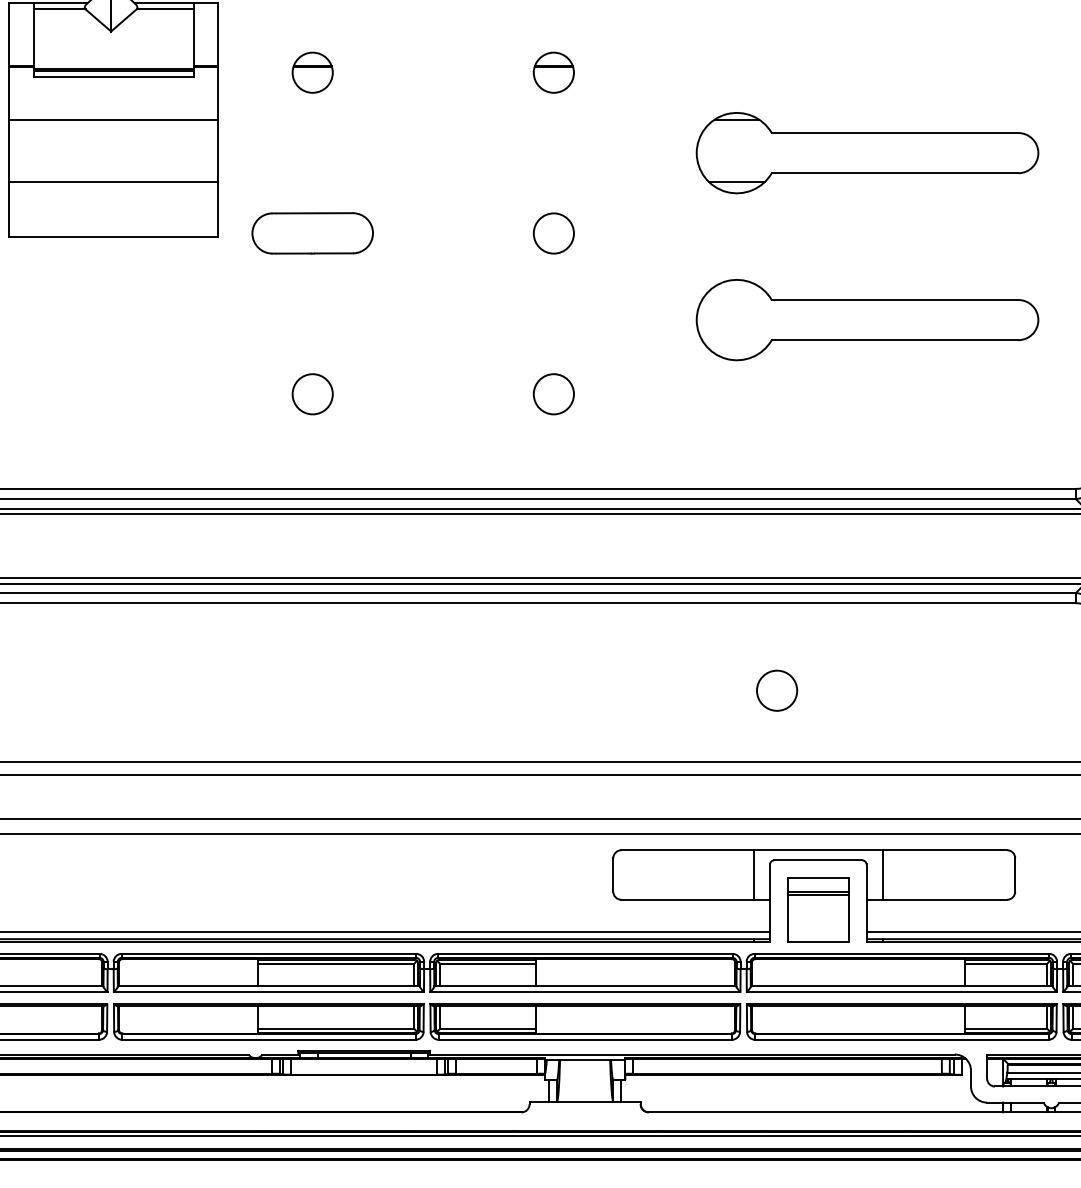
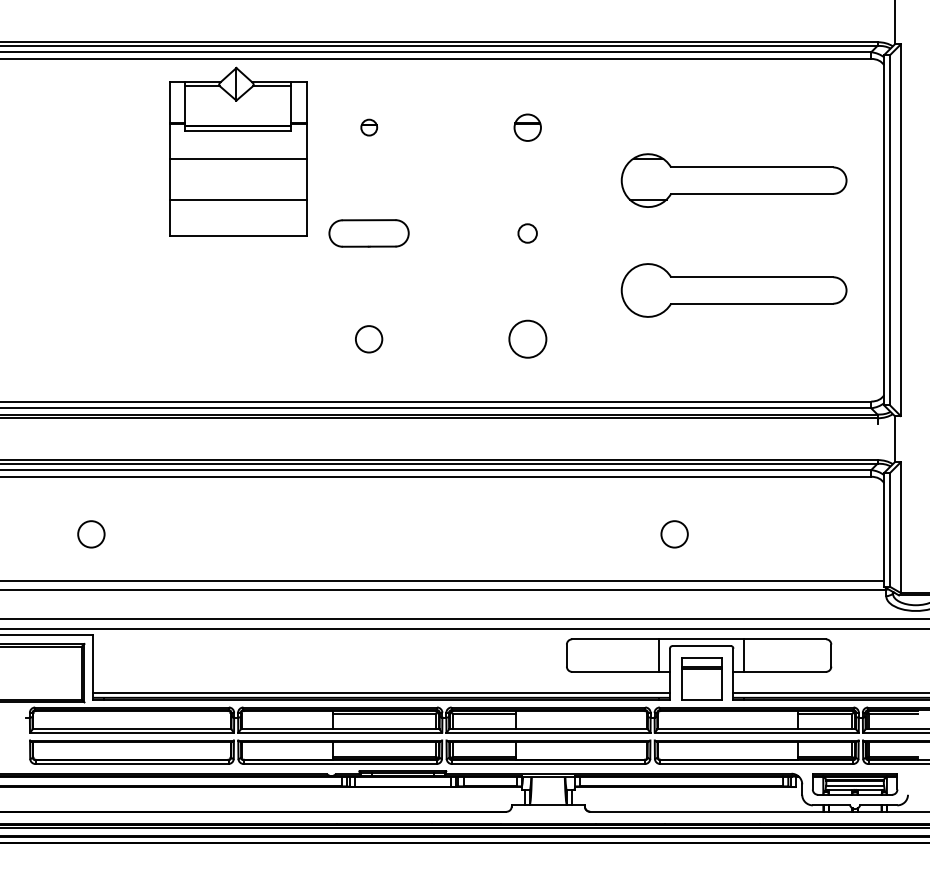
part: (313, 72) -> (369, 127), size x0.6
circle: (553, 233) -> (527, 233), size x0.7
circle: (553, 394) -> (527, 339), size x1.4

